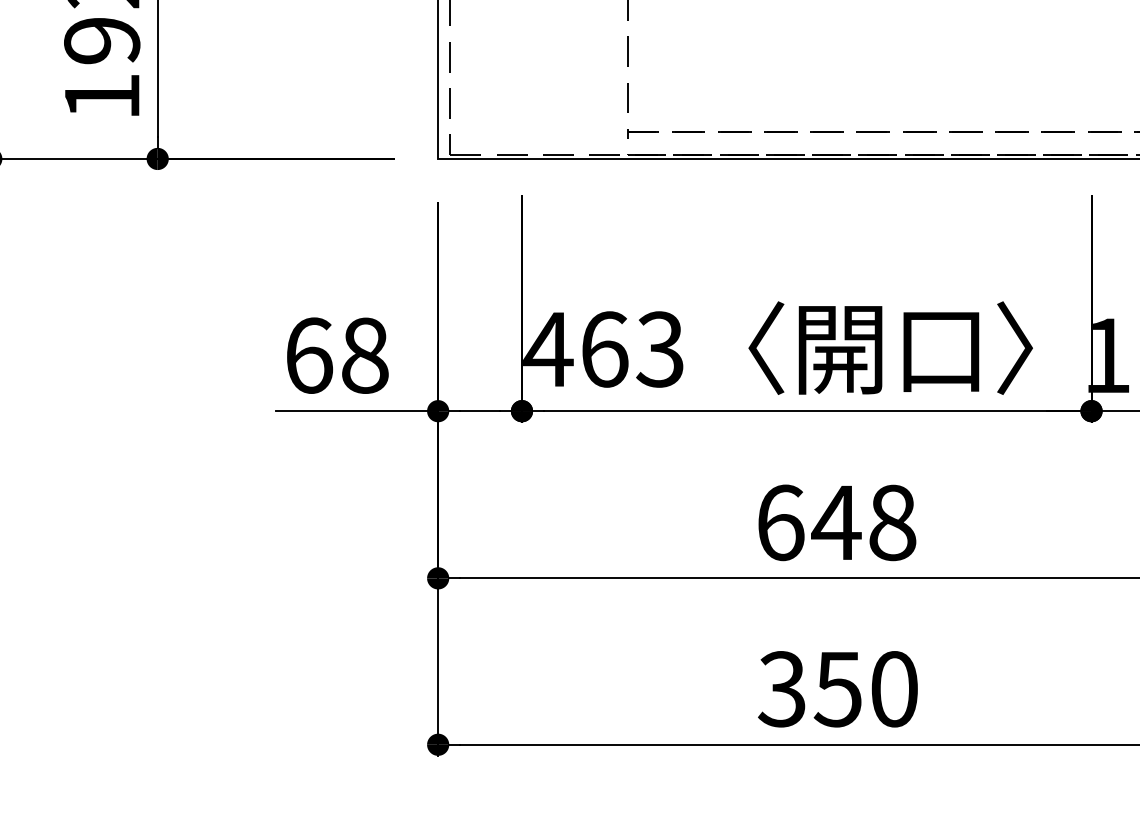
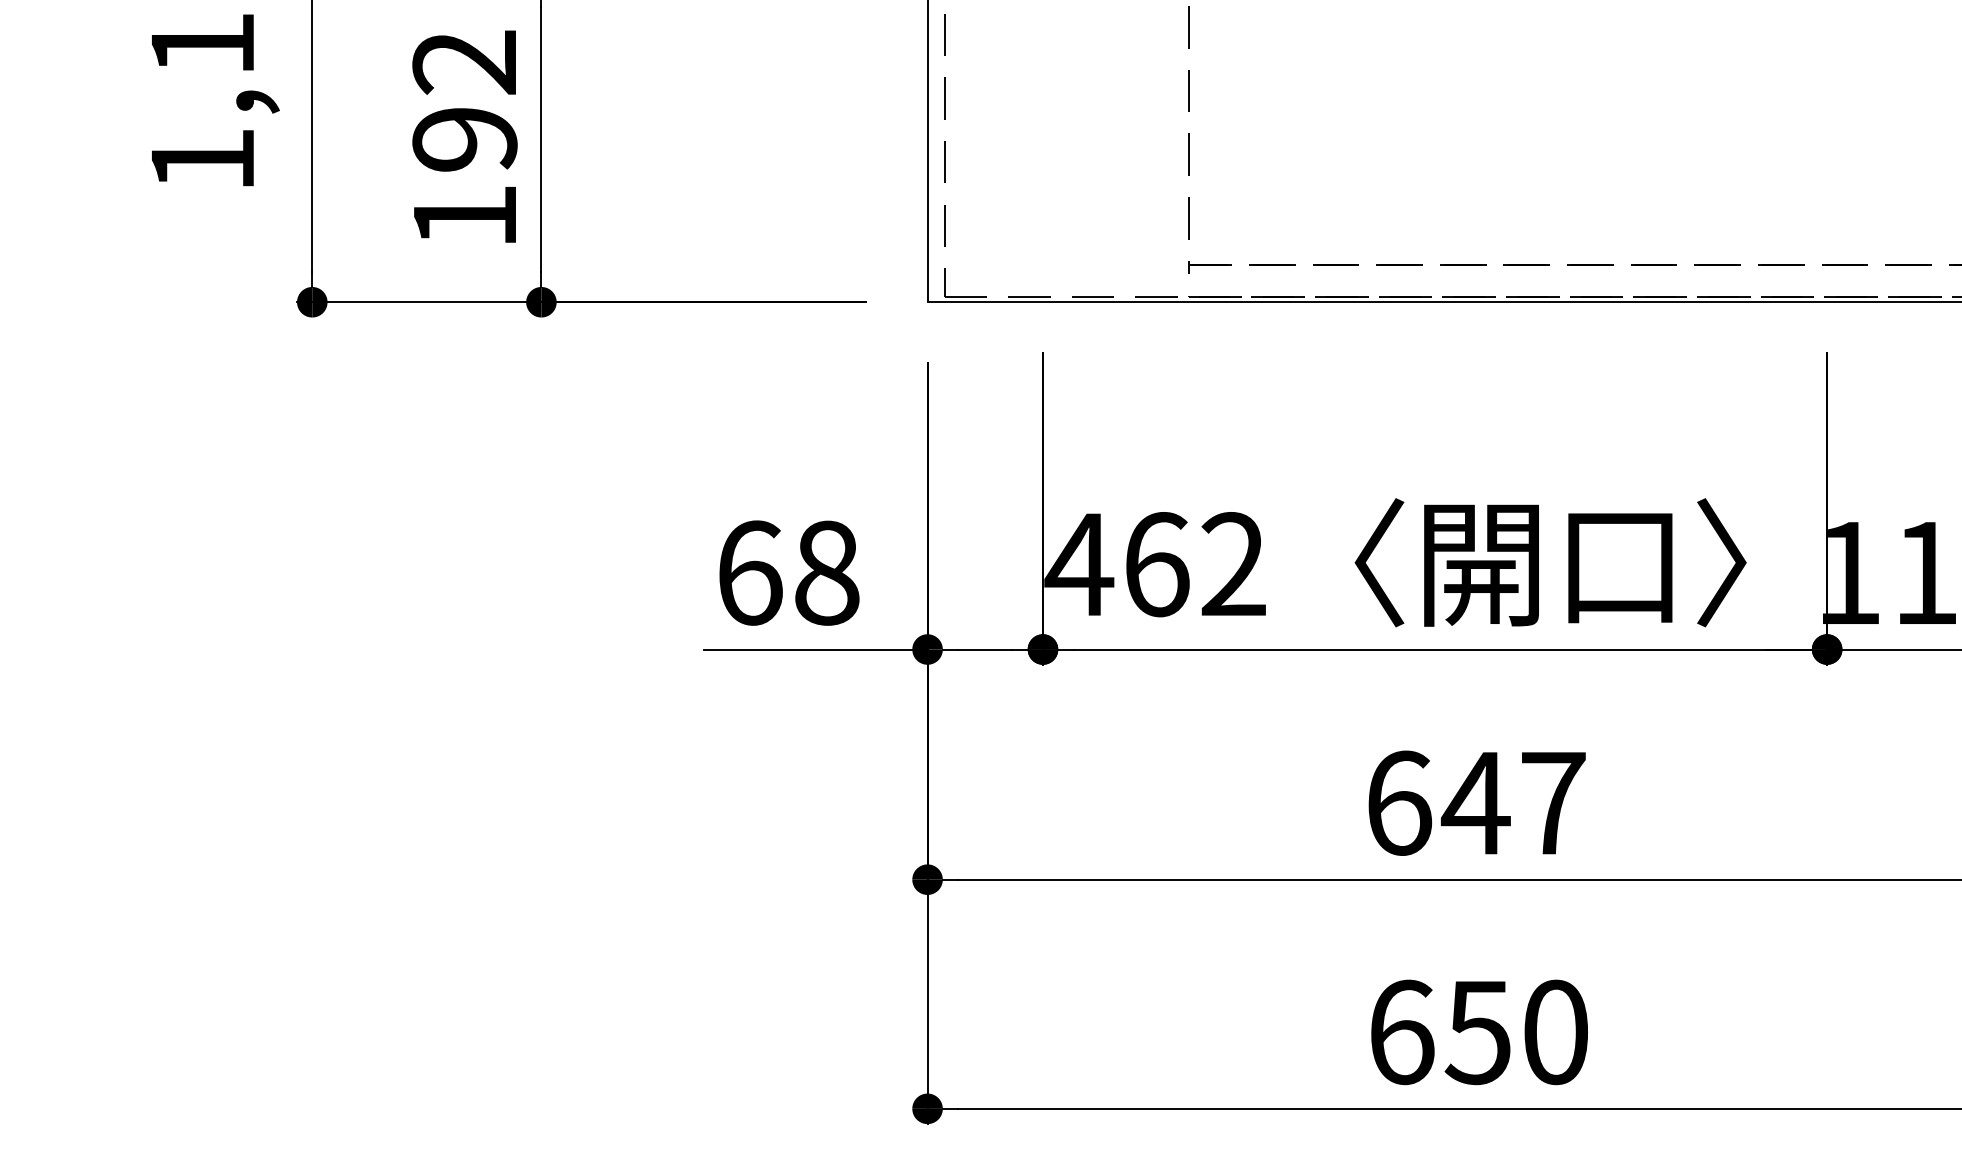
text: (659, 349) -> (1232, 564), 463 -> 462
text: (892, 522) -> (1553, 802), 648 -> 647
text: (781, 689) -> (1400, 1032), 350 -> 650

